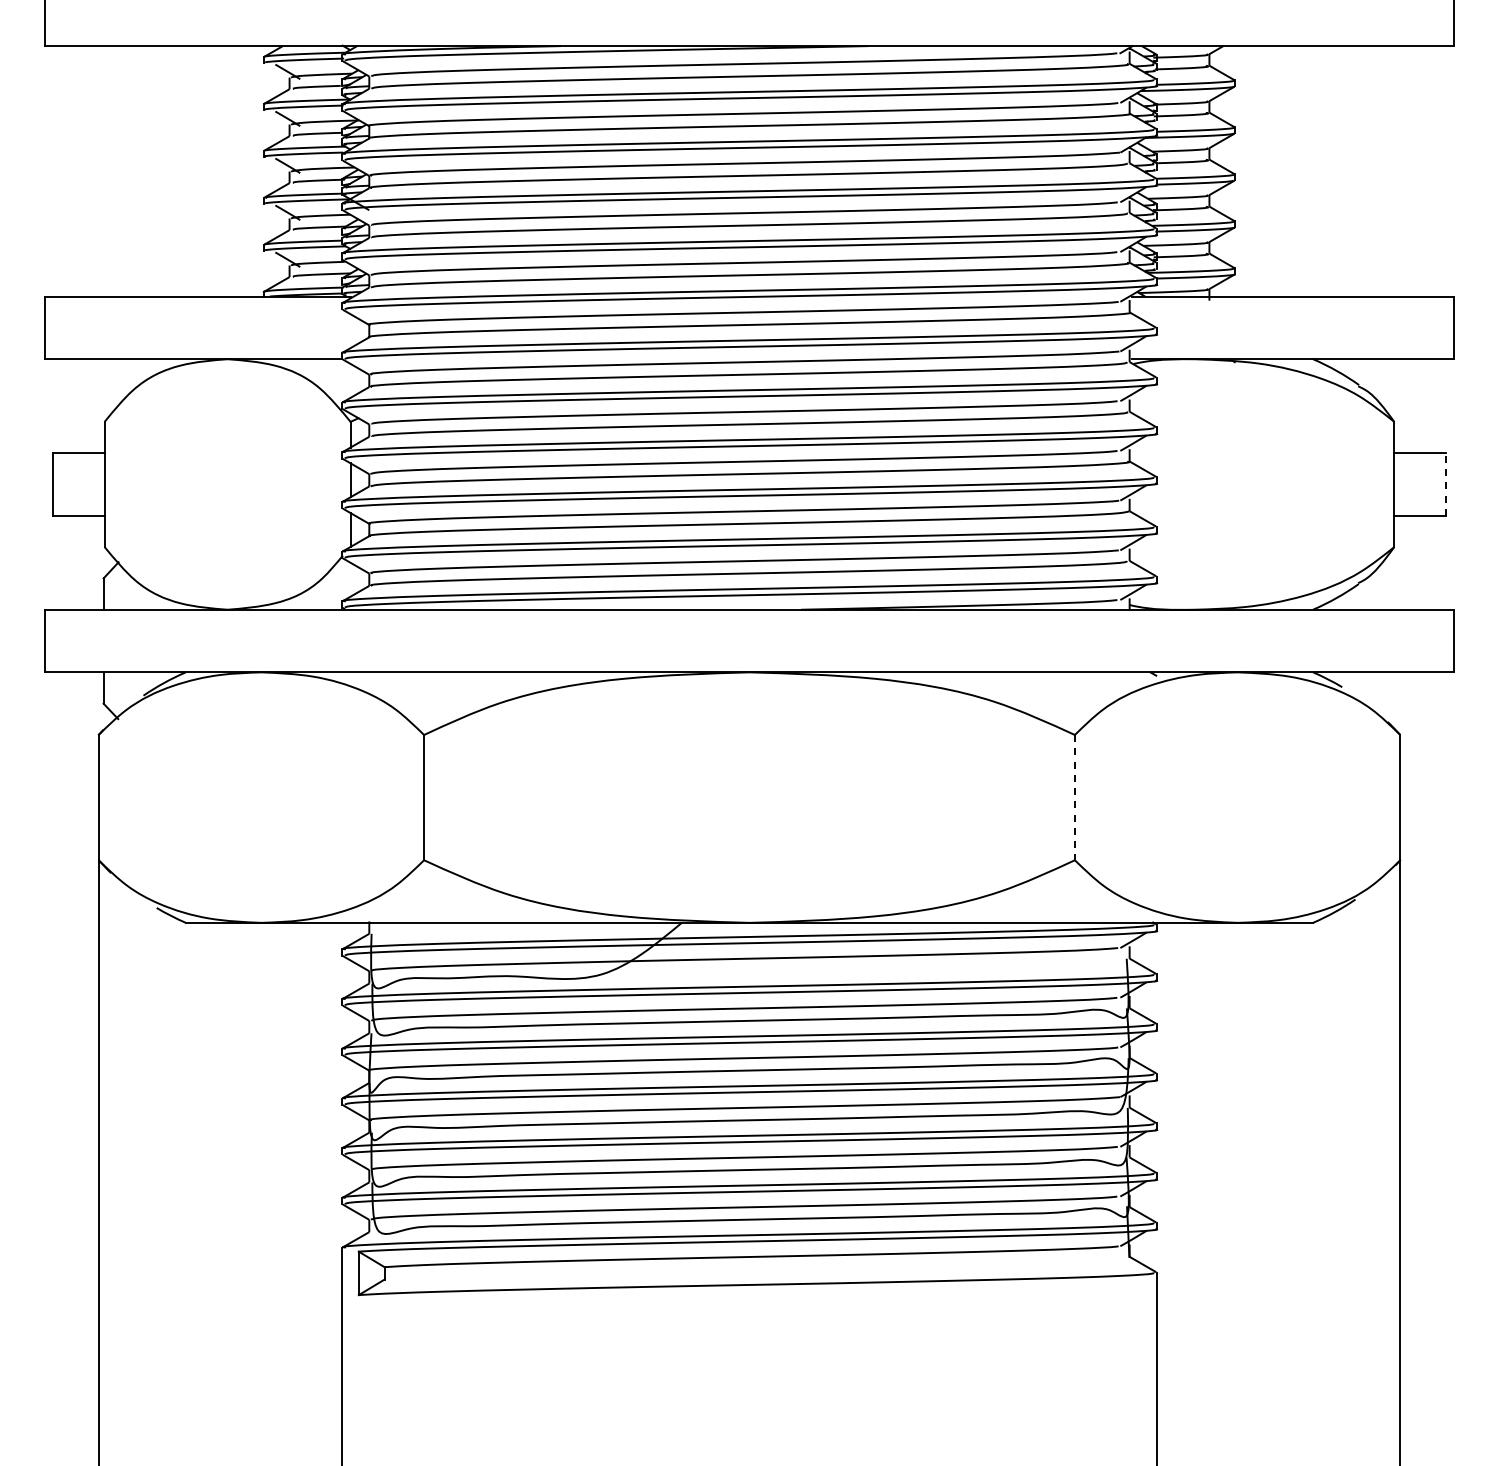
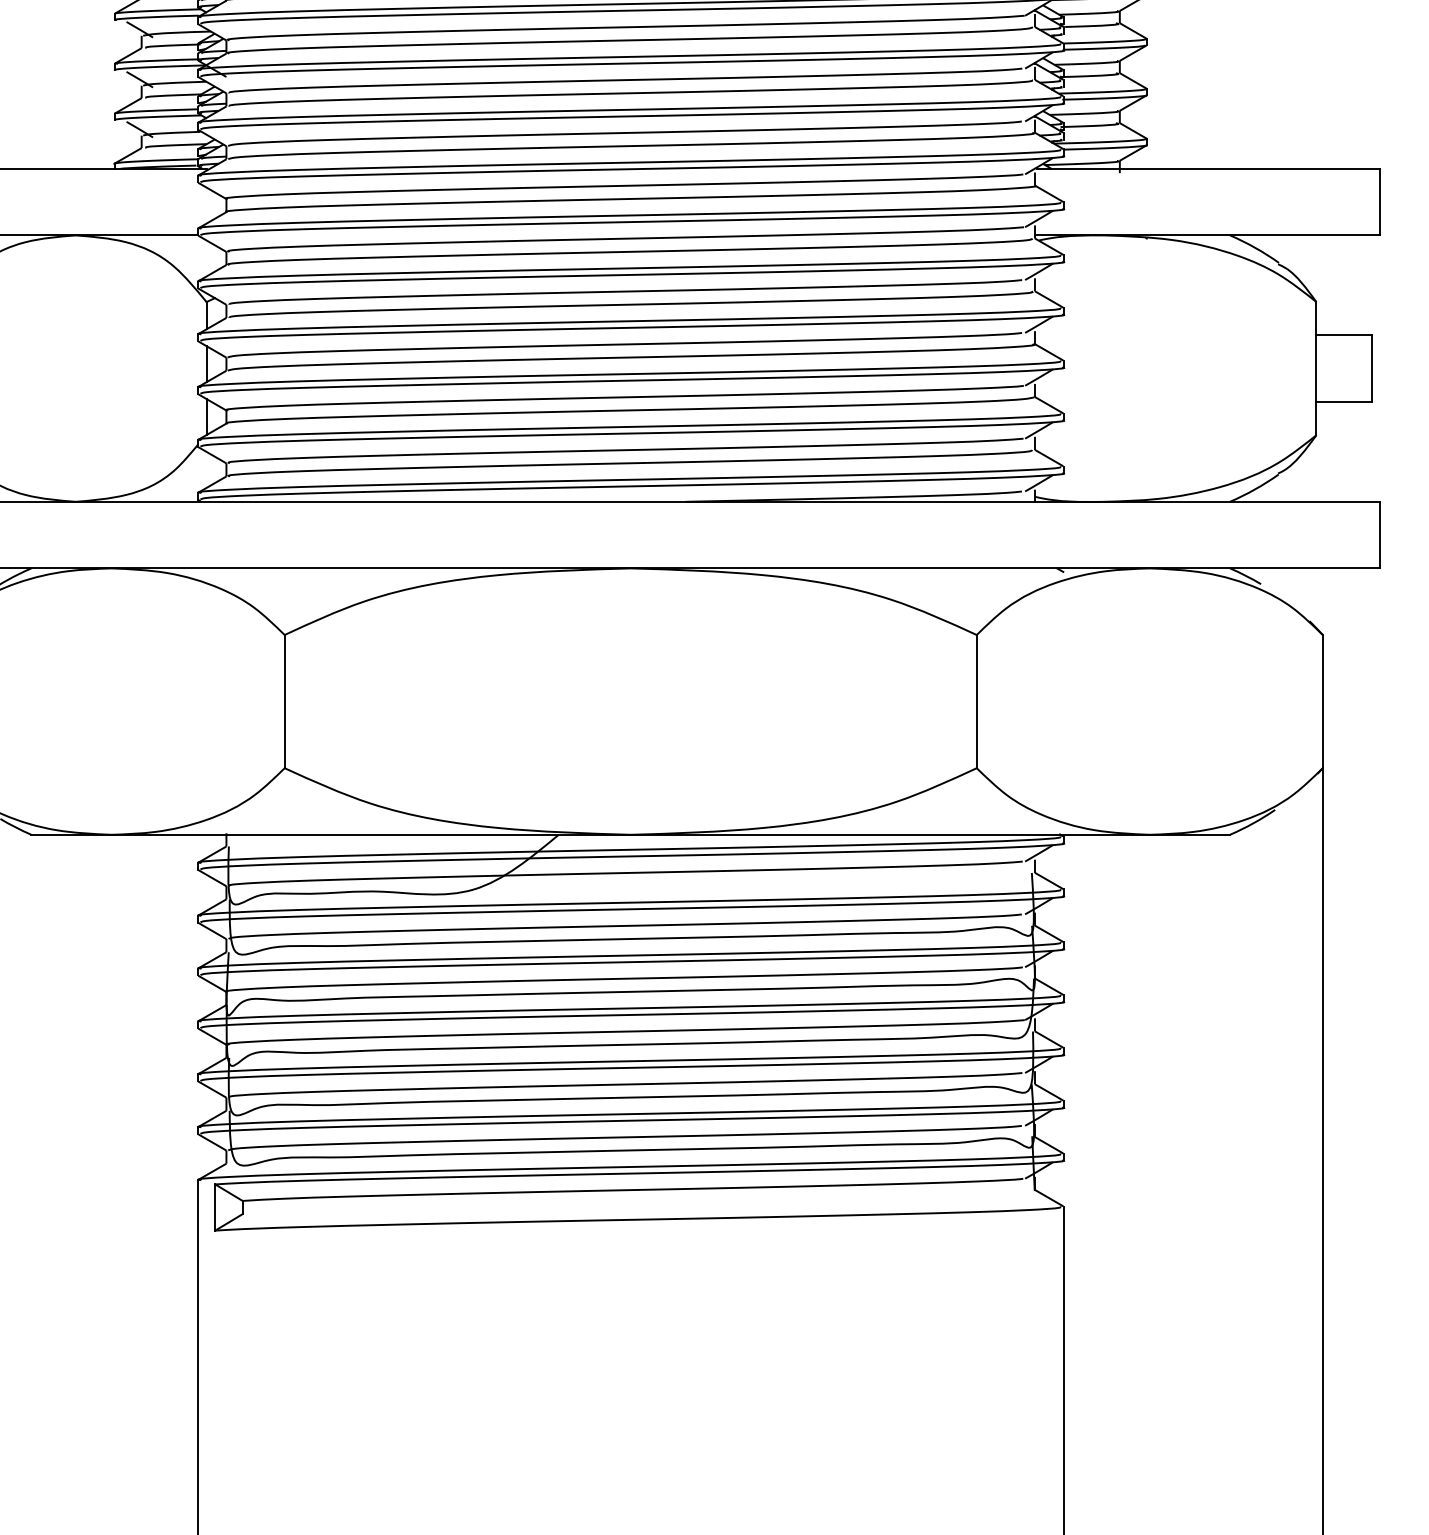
line: (1446, 484) -> (1371, 368), dashed -> solid
line: (1074, 797) -> (976, 701), dashed -> solid

